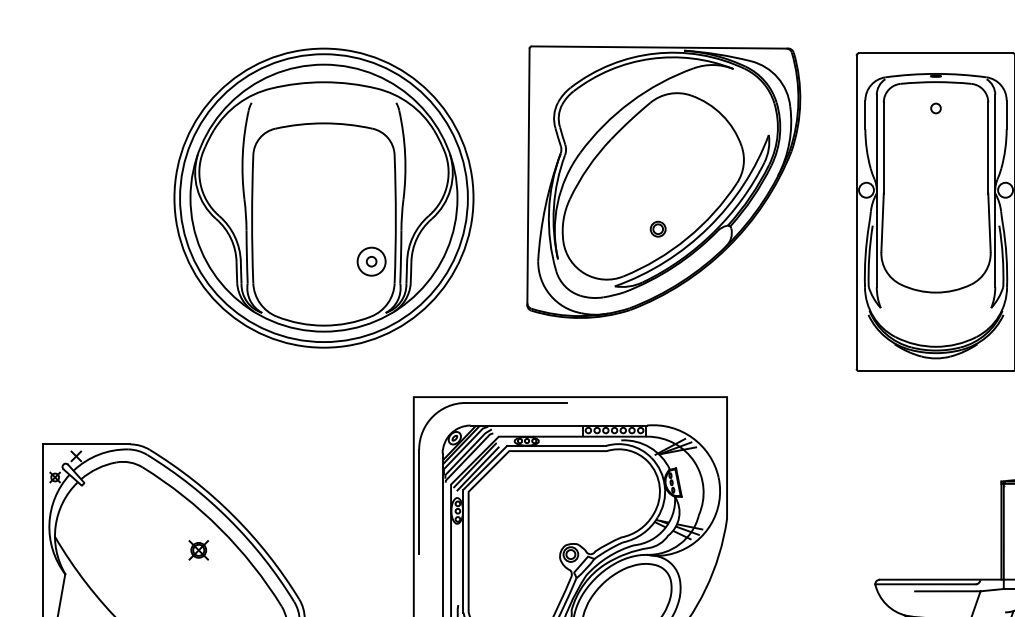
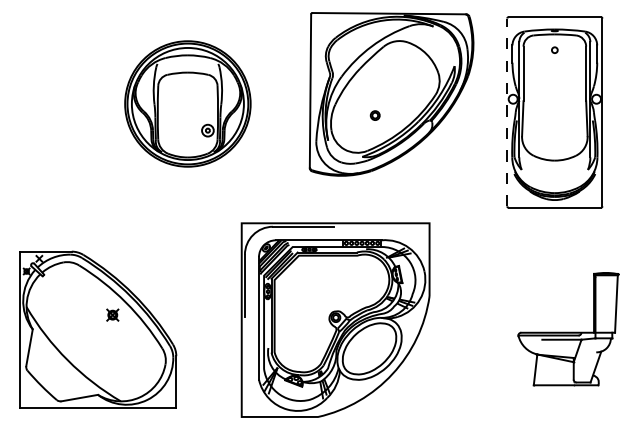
part: (323, 197) -> (187, 103), size x0.7
line: (857, 212) -> (507, 112), solid -> dashed
part: (656, 229) -> (374, 115), moved

